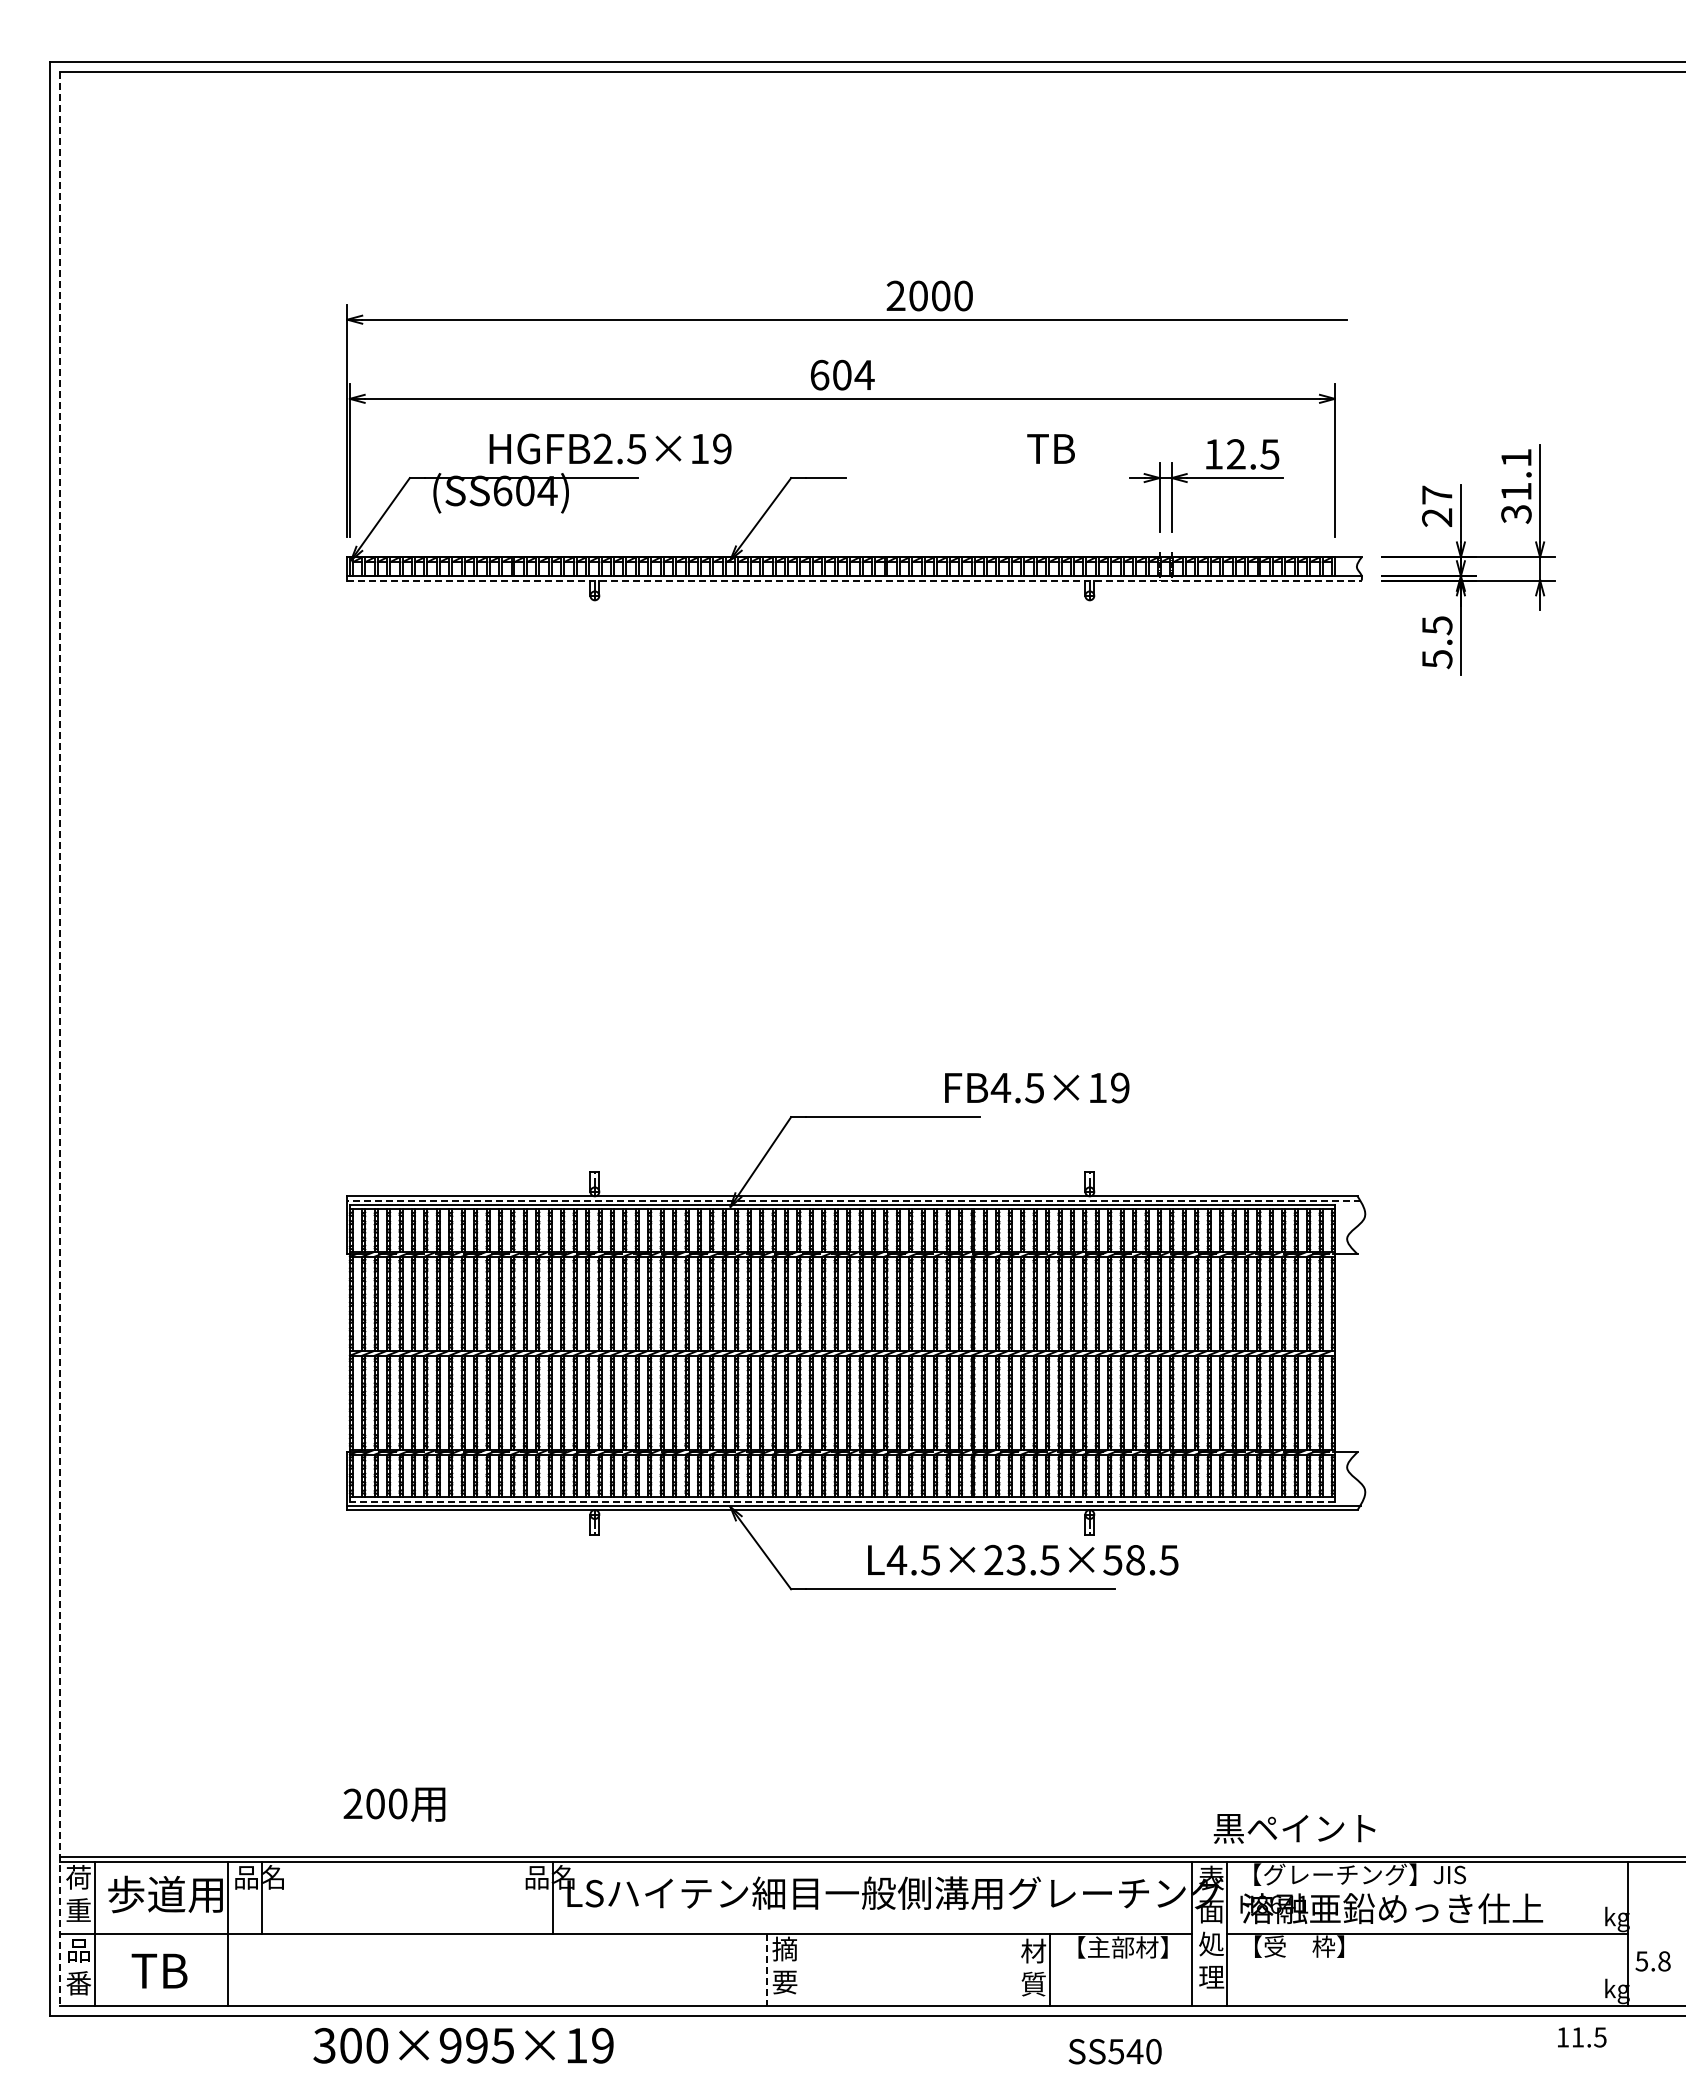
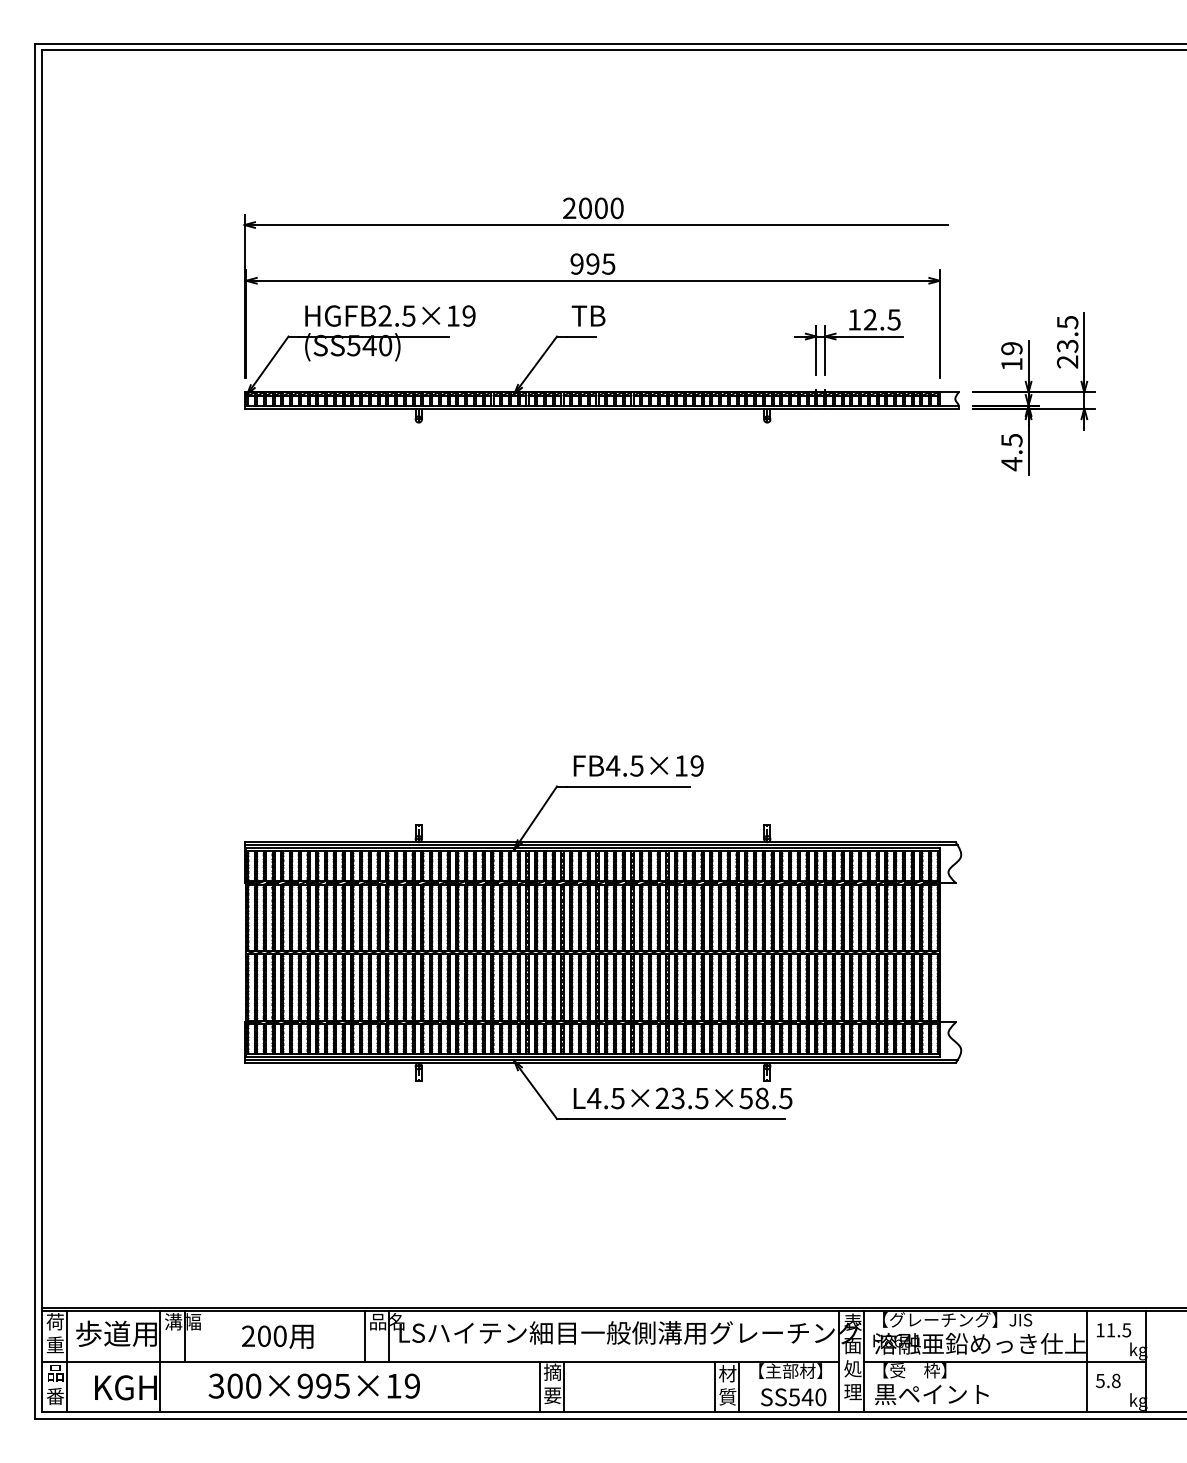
text: (929, 295) -> (593, 208), moved
text: (842, 374) -> (593, 263), 604 -> 995
text: (610, 448) -> (390, 315), moved
text: (1050, 448) -> (588, 315), moved
text: (1516, 485) -> (1067, 341), 31.1 -> 23.5
text: (525, 490) -> (369, 345), (SS604) -> (SS540)
text: (1437, 505) -> (1012, 355), 27 -> 19
line: (855, 580) -> (602, 408), dashed -> solid
text: (1437, 659) -> (1012, 464), 5.5 -> 4.5
line: (60, 1039) -> (42, 731), dashed -> solid
text: (1037, 1087) -> (638, 765), moved
line: (854, 1200) -> (601, 845), dashed -> solid
line: (841, 1501) -> (592, 1057), dashed -> solid
text: (1023, 1559) -> (683, 1097), moved
text: (394, 1804) -> (277, 1336), moved
text: (1294, 1828) -> (931, 1394), moved
text: (259, 1877) -> (182, 1321), 品名 -> 溝幅
line: (518, 1897) -> (365, 1335), added
line: (1543, 1933) -> (1086, 1361), added
text: (1652, 1961) -> (1107, 1381), moved
line: (766, 1969) -> (539, 1386), dashed -> solid
line: (801, 1969) -> (564, 1386), added
line: (1015, 1969) -> (714, 1386), added
text: (176, 1970) -> (124, 1387), TB -> KGH
text: (1582, 2037) -> (1114, 1330), moved
text: (463, 2045) -> (314, 1385), moved
text: (1114, 2051) -> (793, 1397), moved

